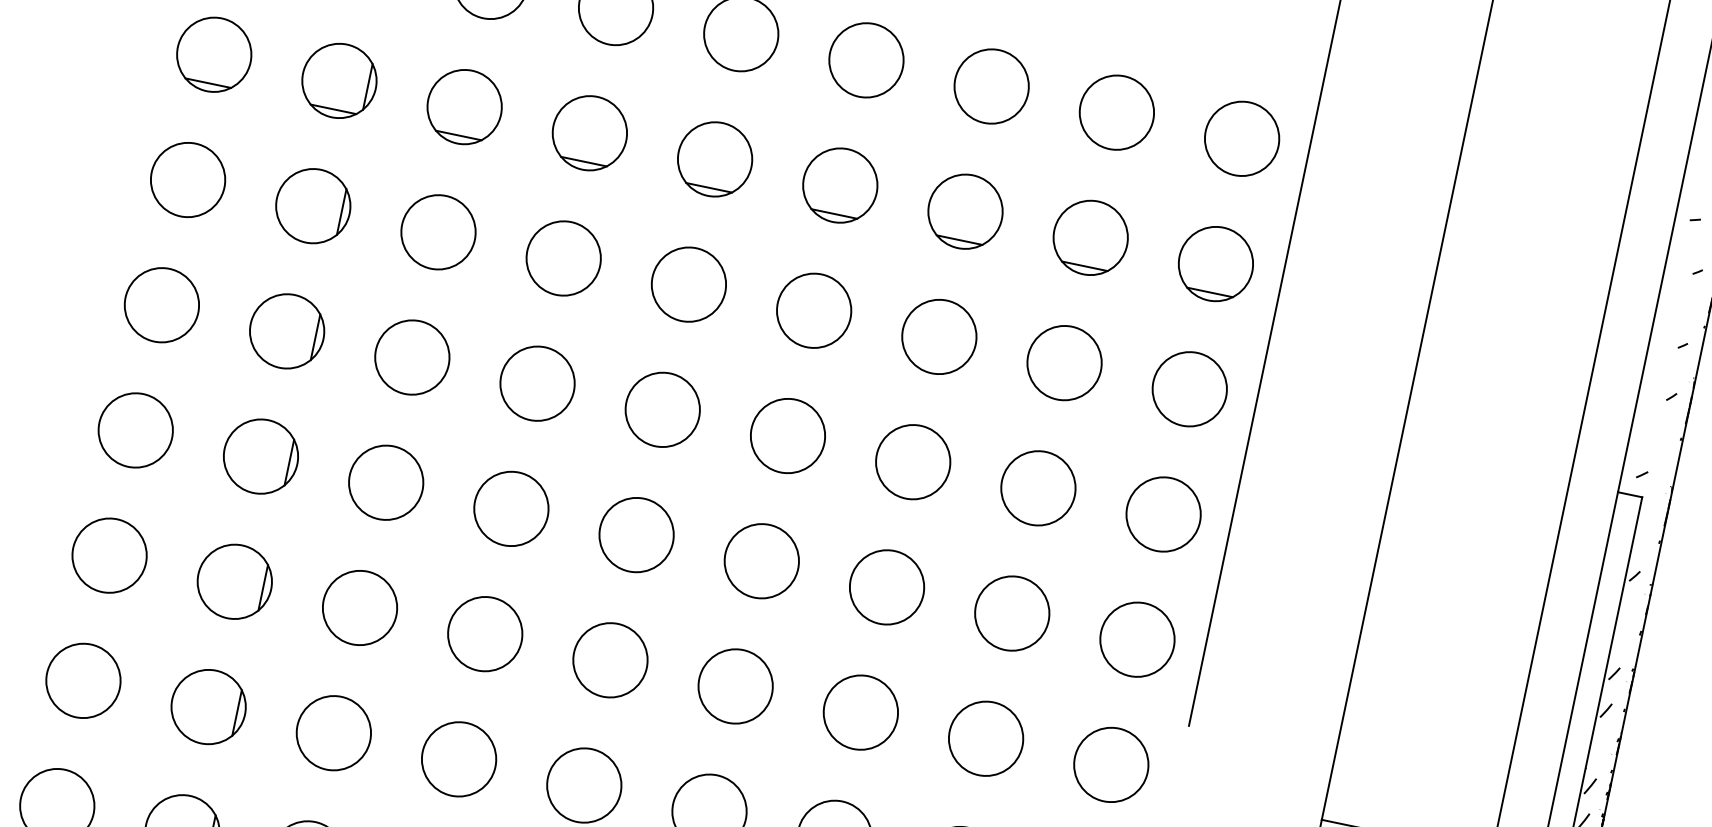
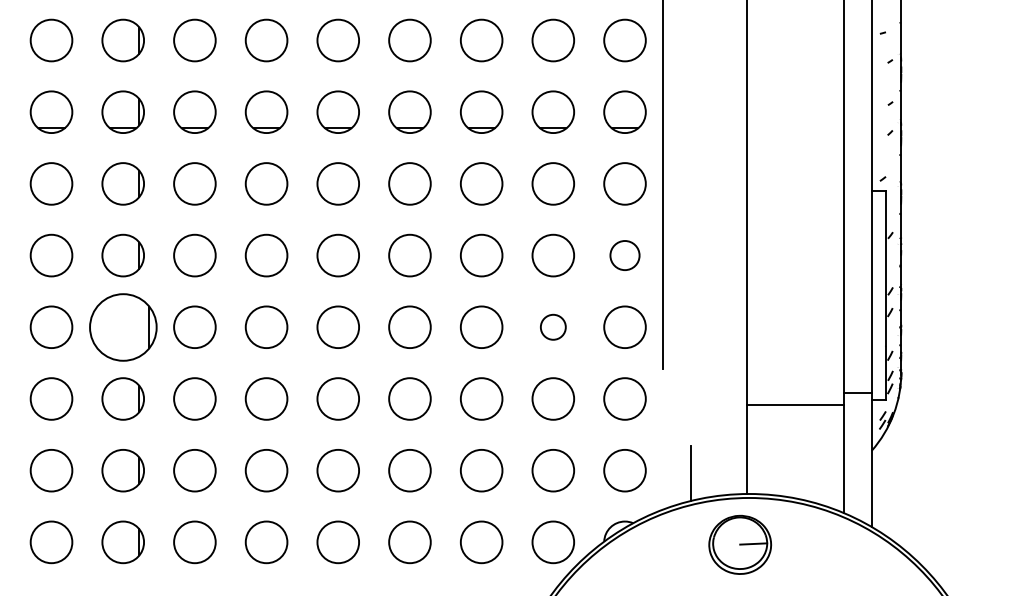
part: (260, 454) -> (122, 326), size x1.6
circle: (1162, 514) -> (624, 255), size x0.7
circle: (1012, 613) -> (553, 327), size x0.6

